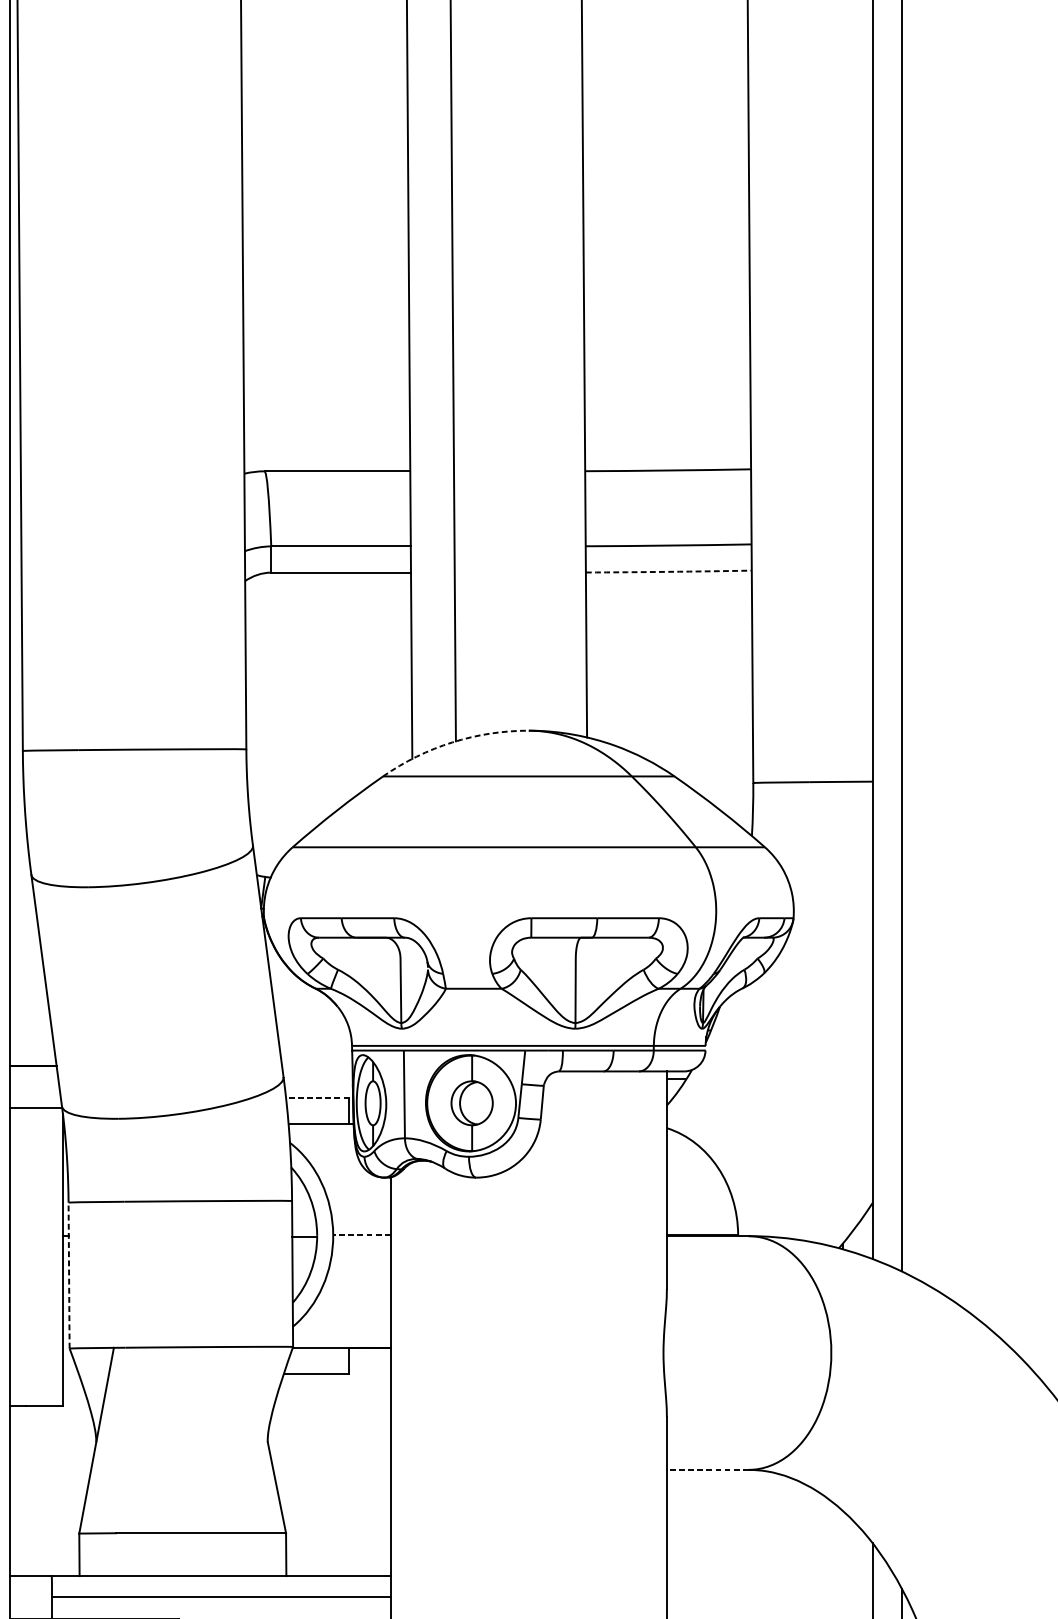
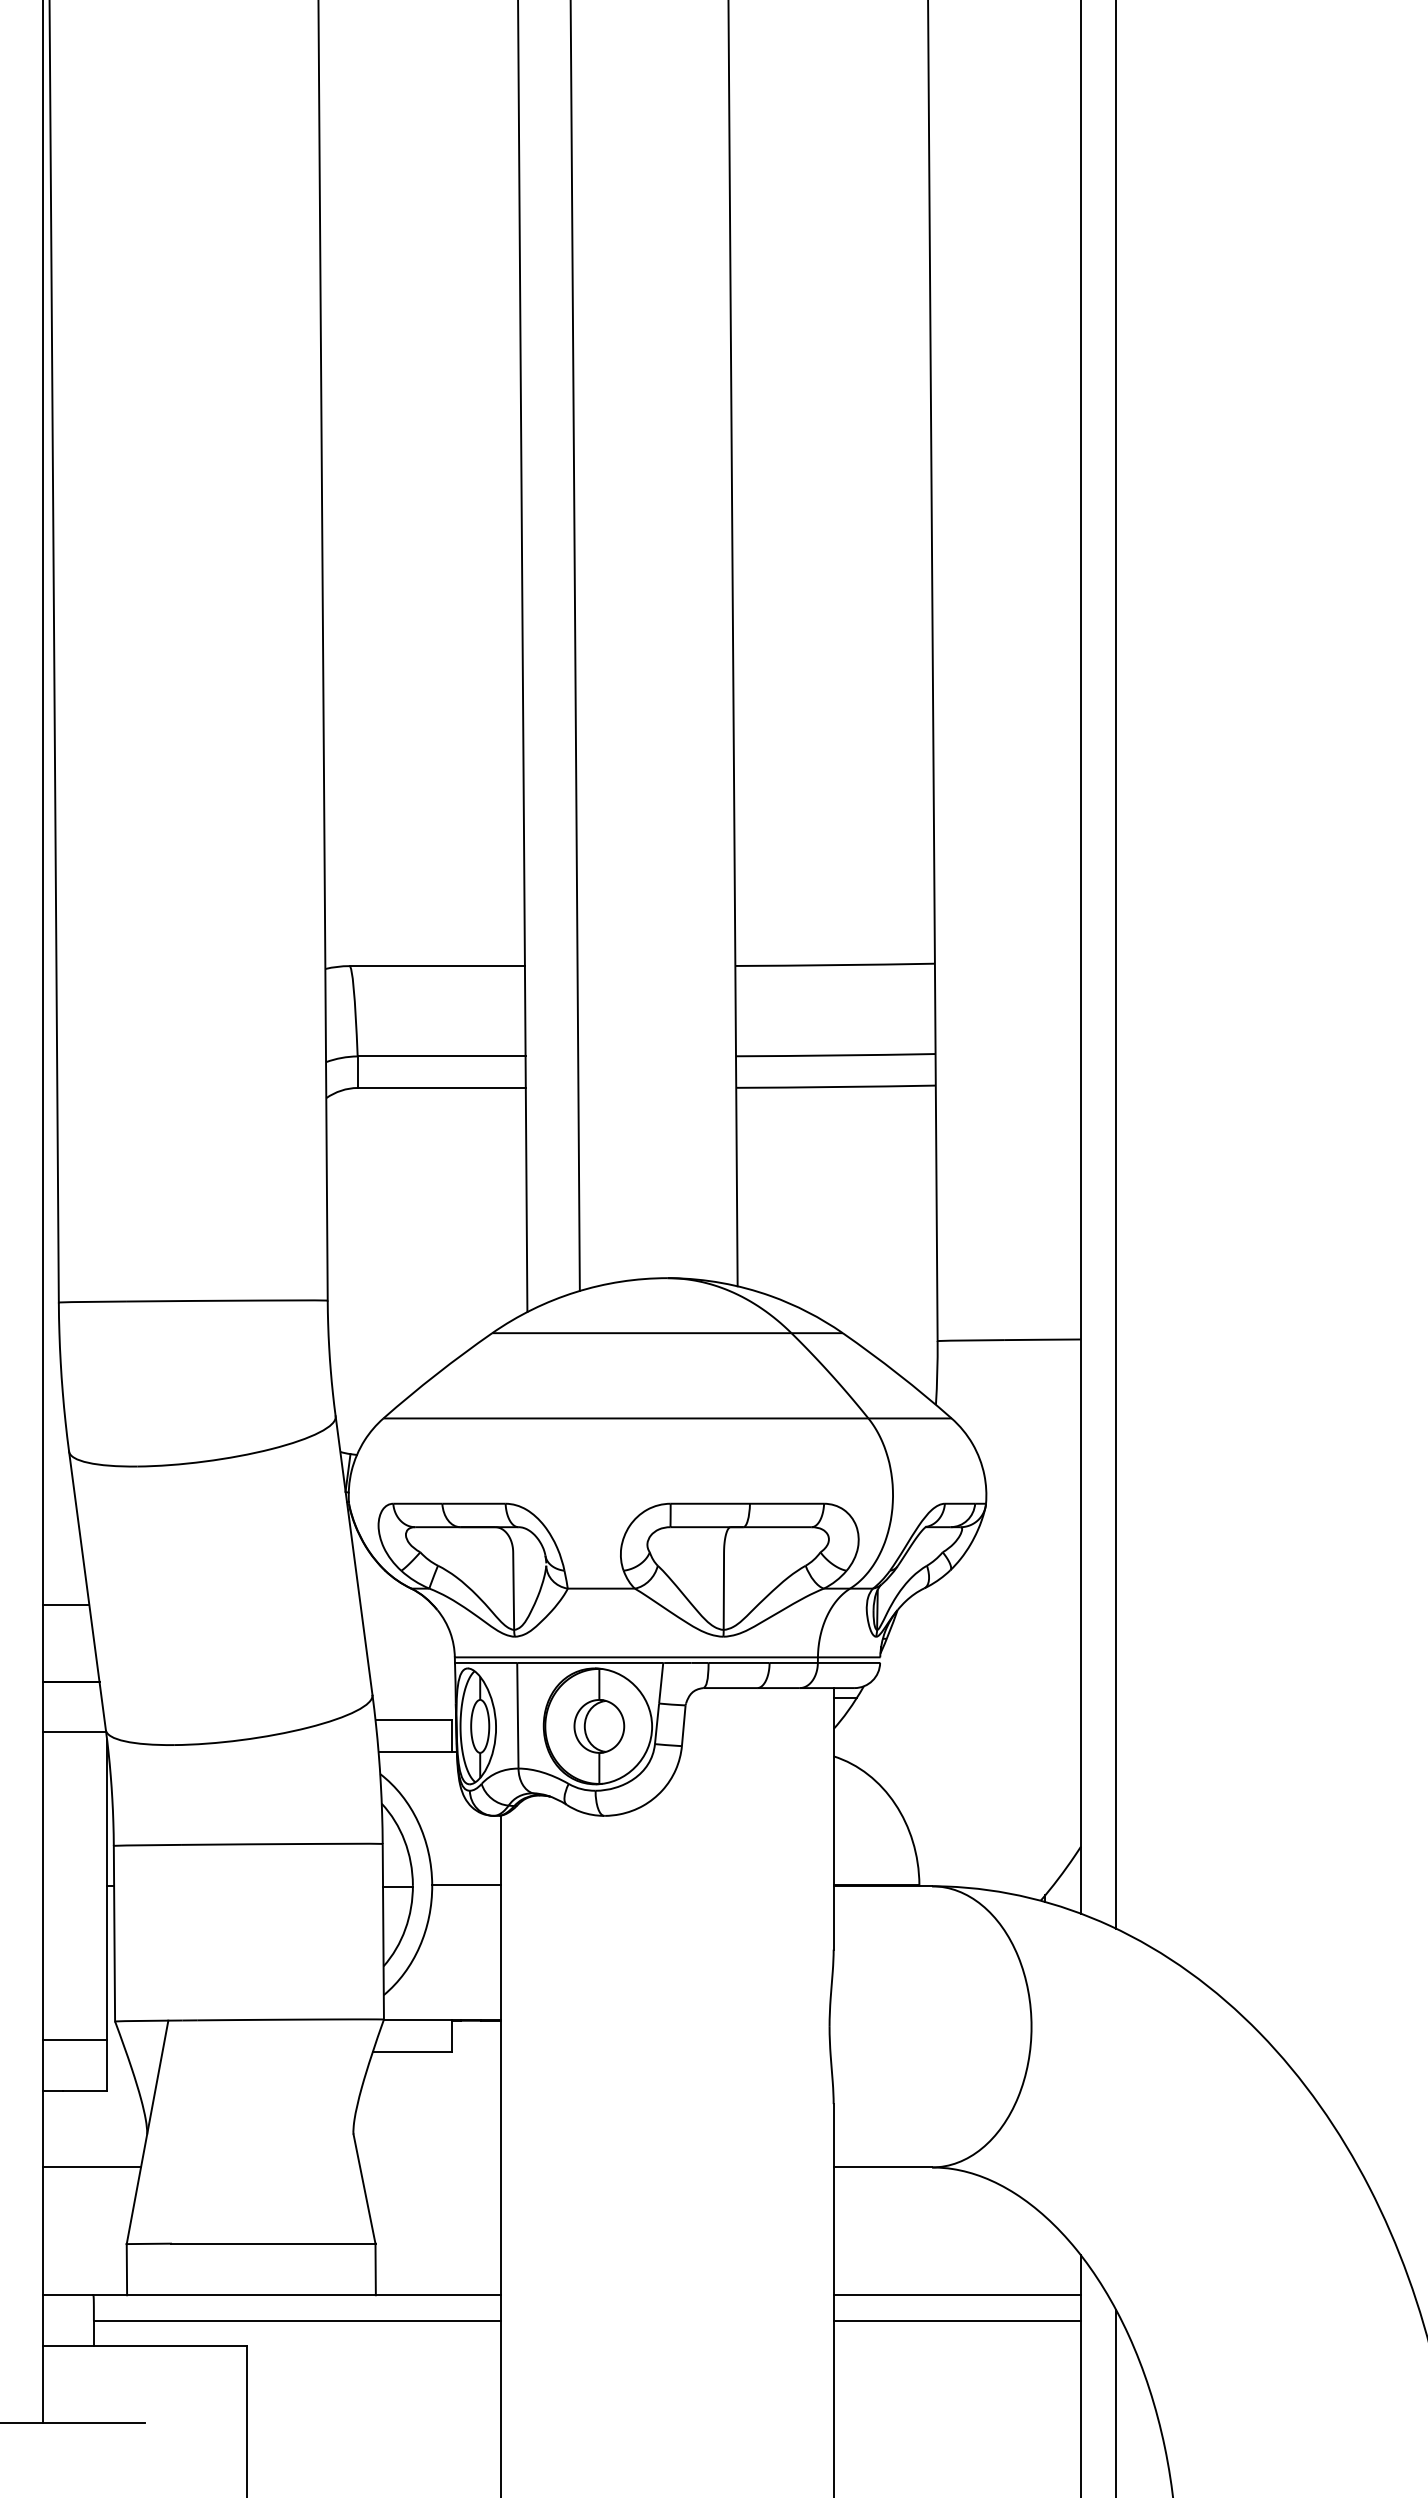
arc: (669, 572) -> (836, 1087), dashed -> solid
arc: (452, 742) -> (575, 1292), dashed -> solid
line: (28, 1002) -> (65, 1605), added
line: (317, 1098) -> (413, 1720), dashed -> solid
line: (361, 1234) -> (466, 1884), dashed -> solid
line: (69, 1275) -> (114, 1933), dashed -> solid
line: (35, 1364) -> (74, 2040), added
line: (50, 1469) -> (91, 2167), added
line: (707, 1469) -> (882, 2167), dashed -> solid
line: (769, 1576) -> (957, 2295), added
line: (769, 1597) -> (957, 2320), added

